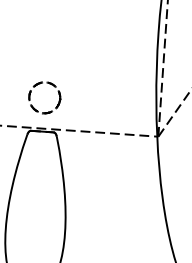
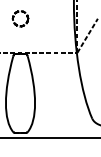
part: (44, 97) -> (20, 18), moved

